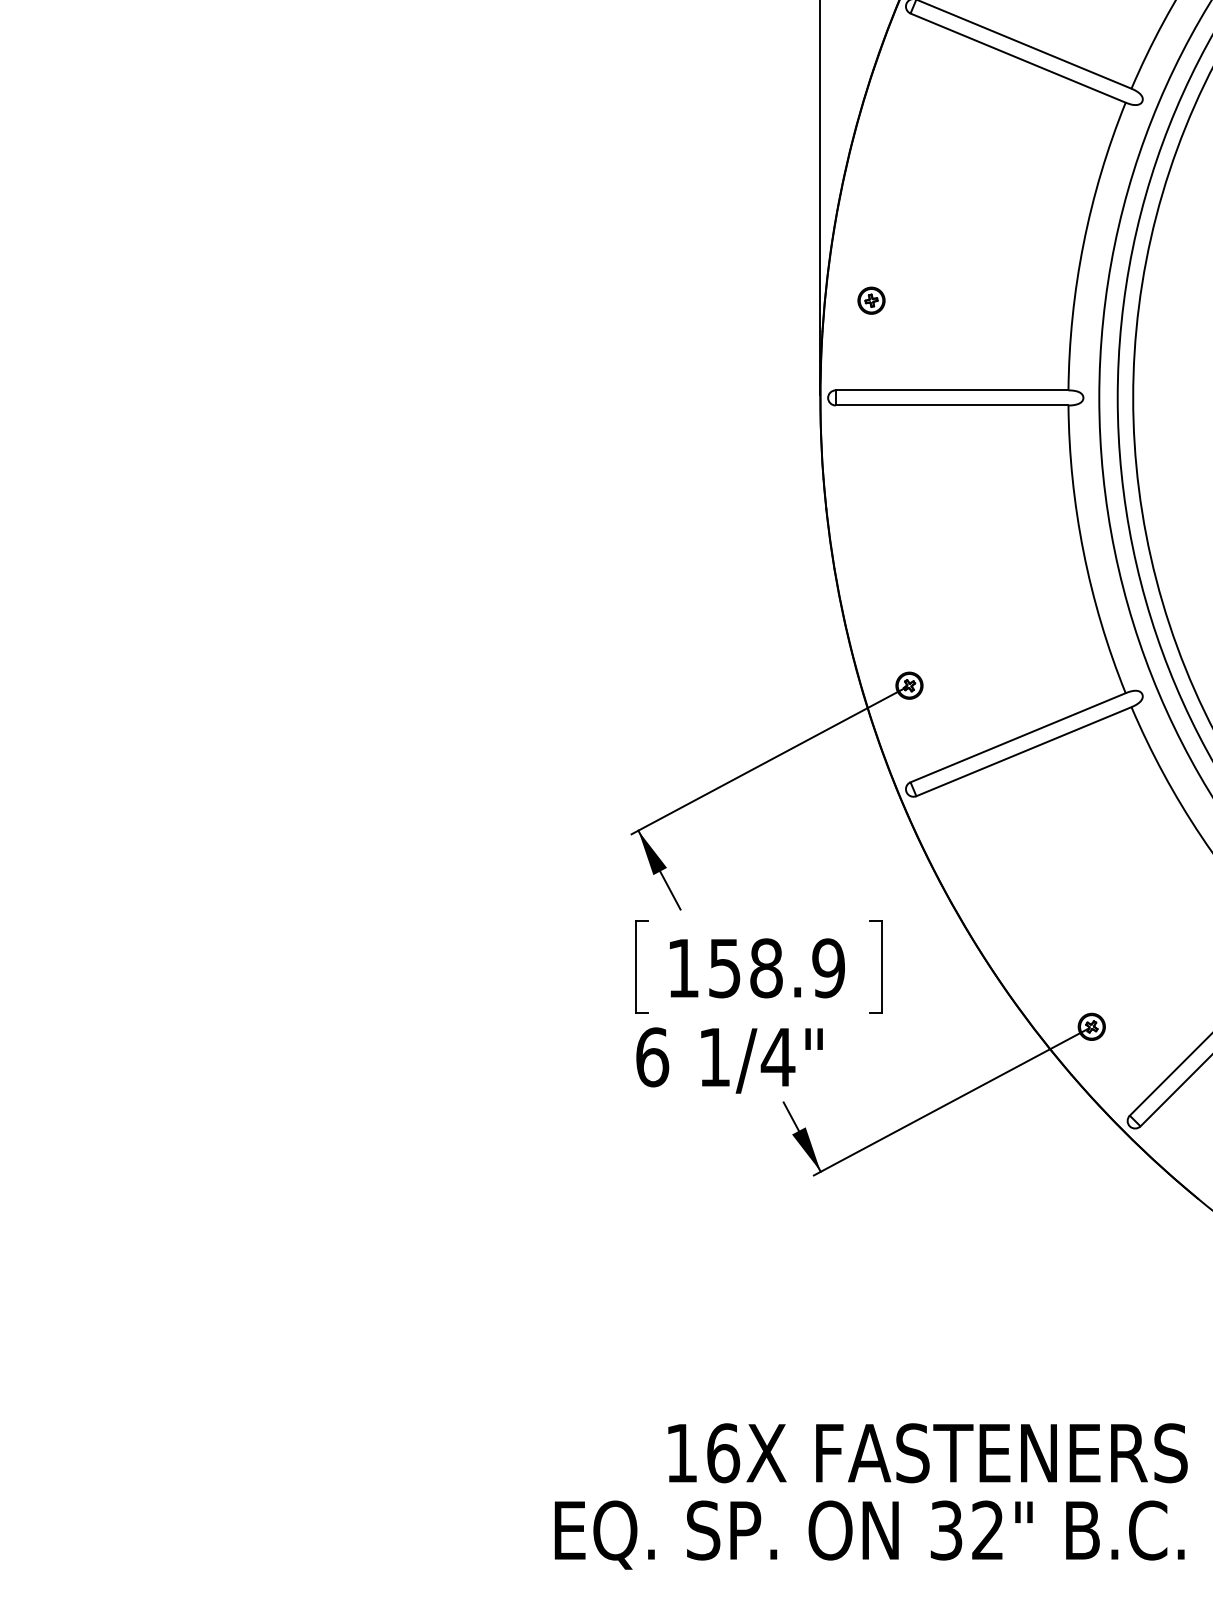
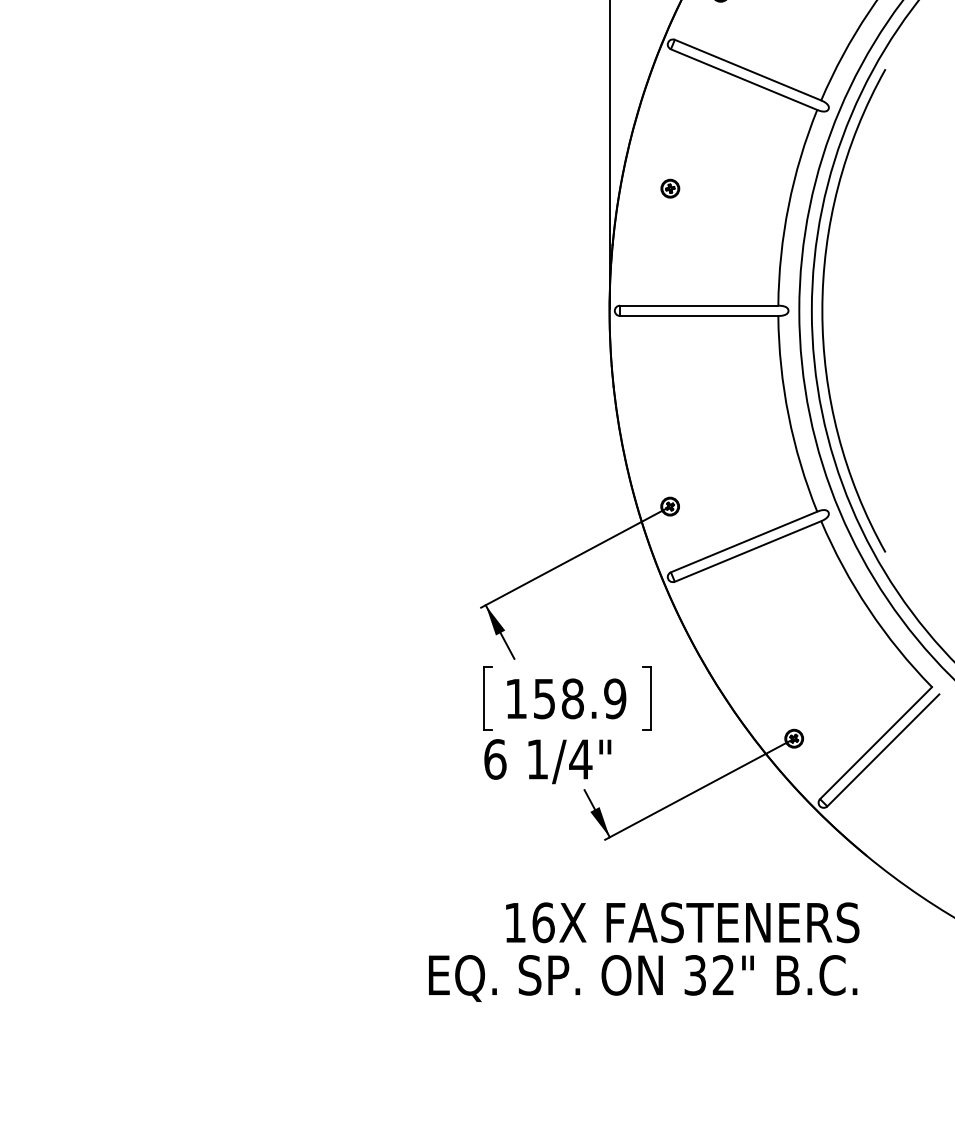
part: (871, 300) -> (670, 188), moved
text: (871, 1495) -> (644, 951), moved

